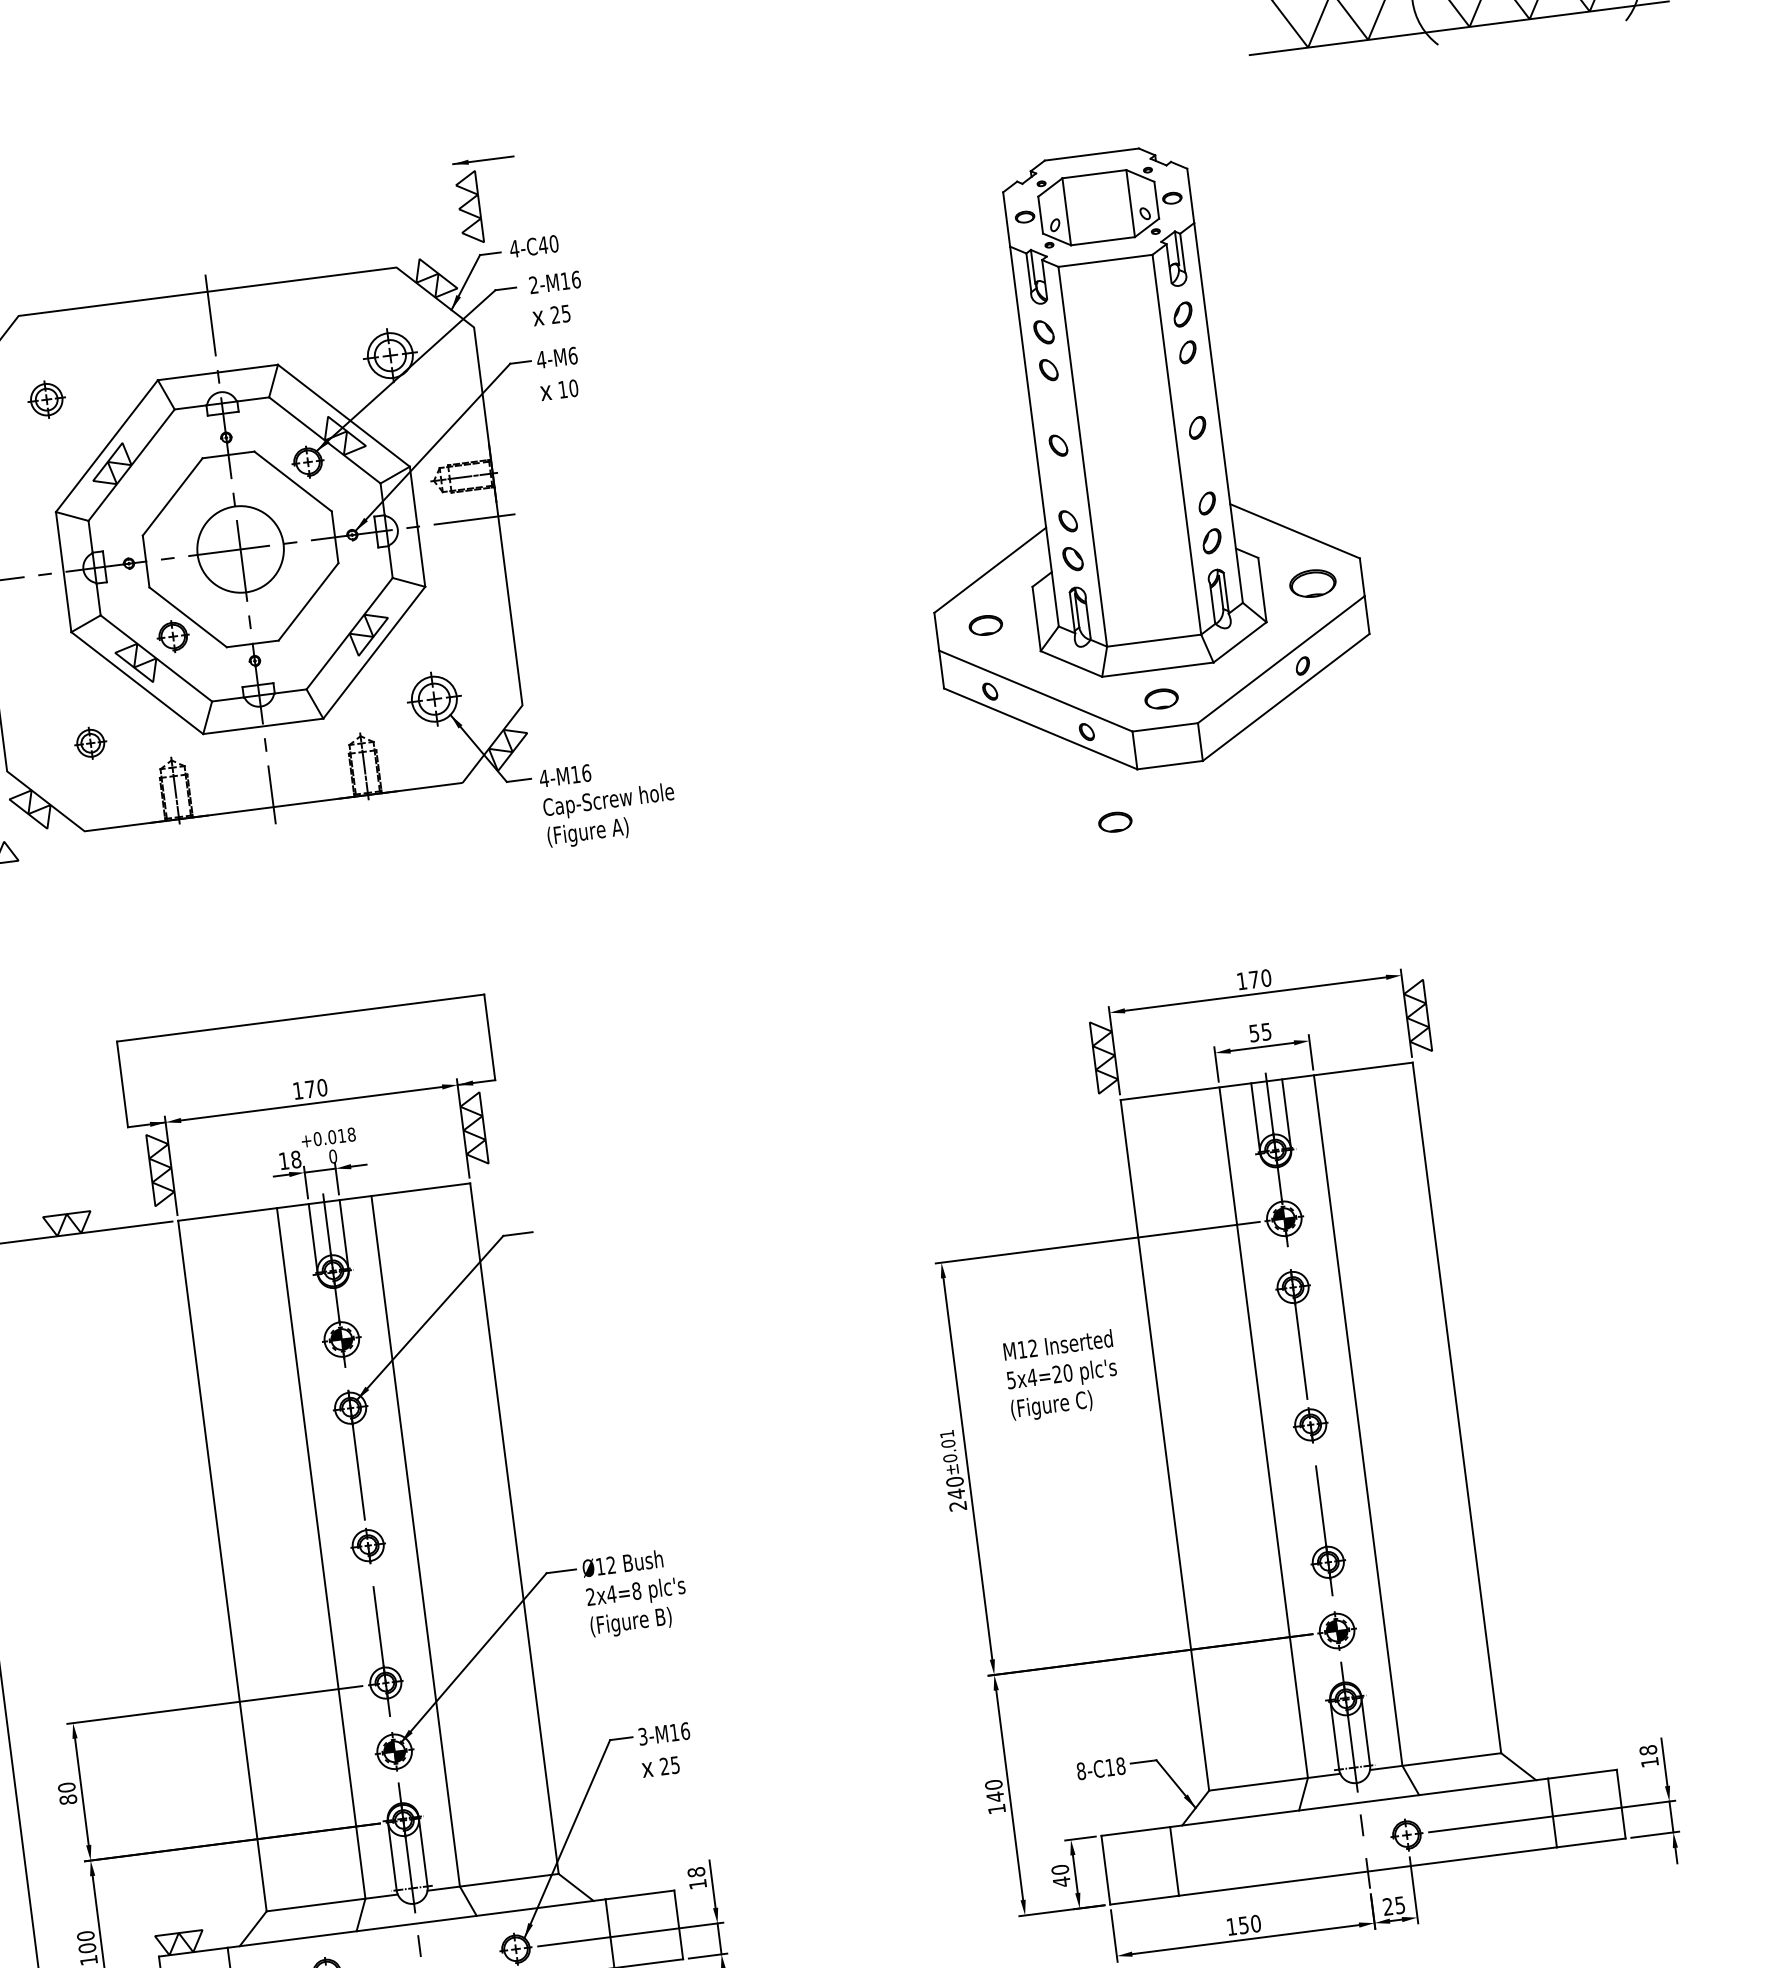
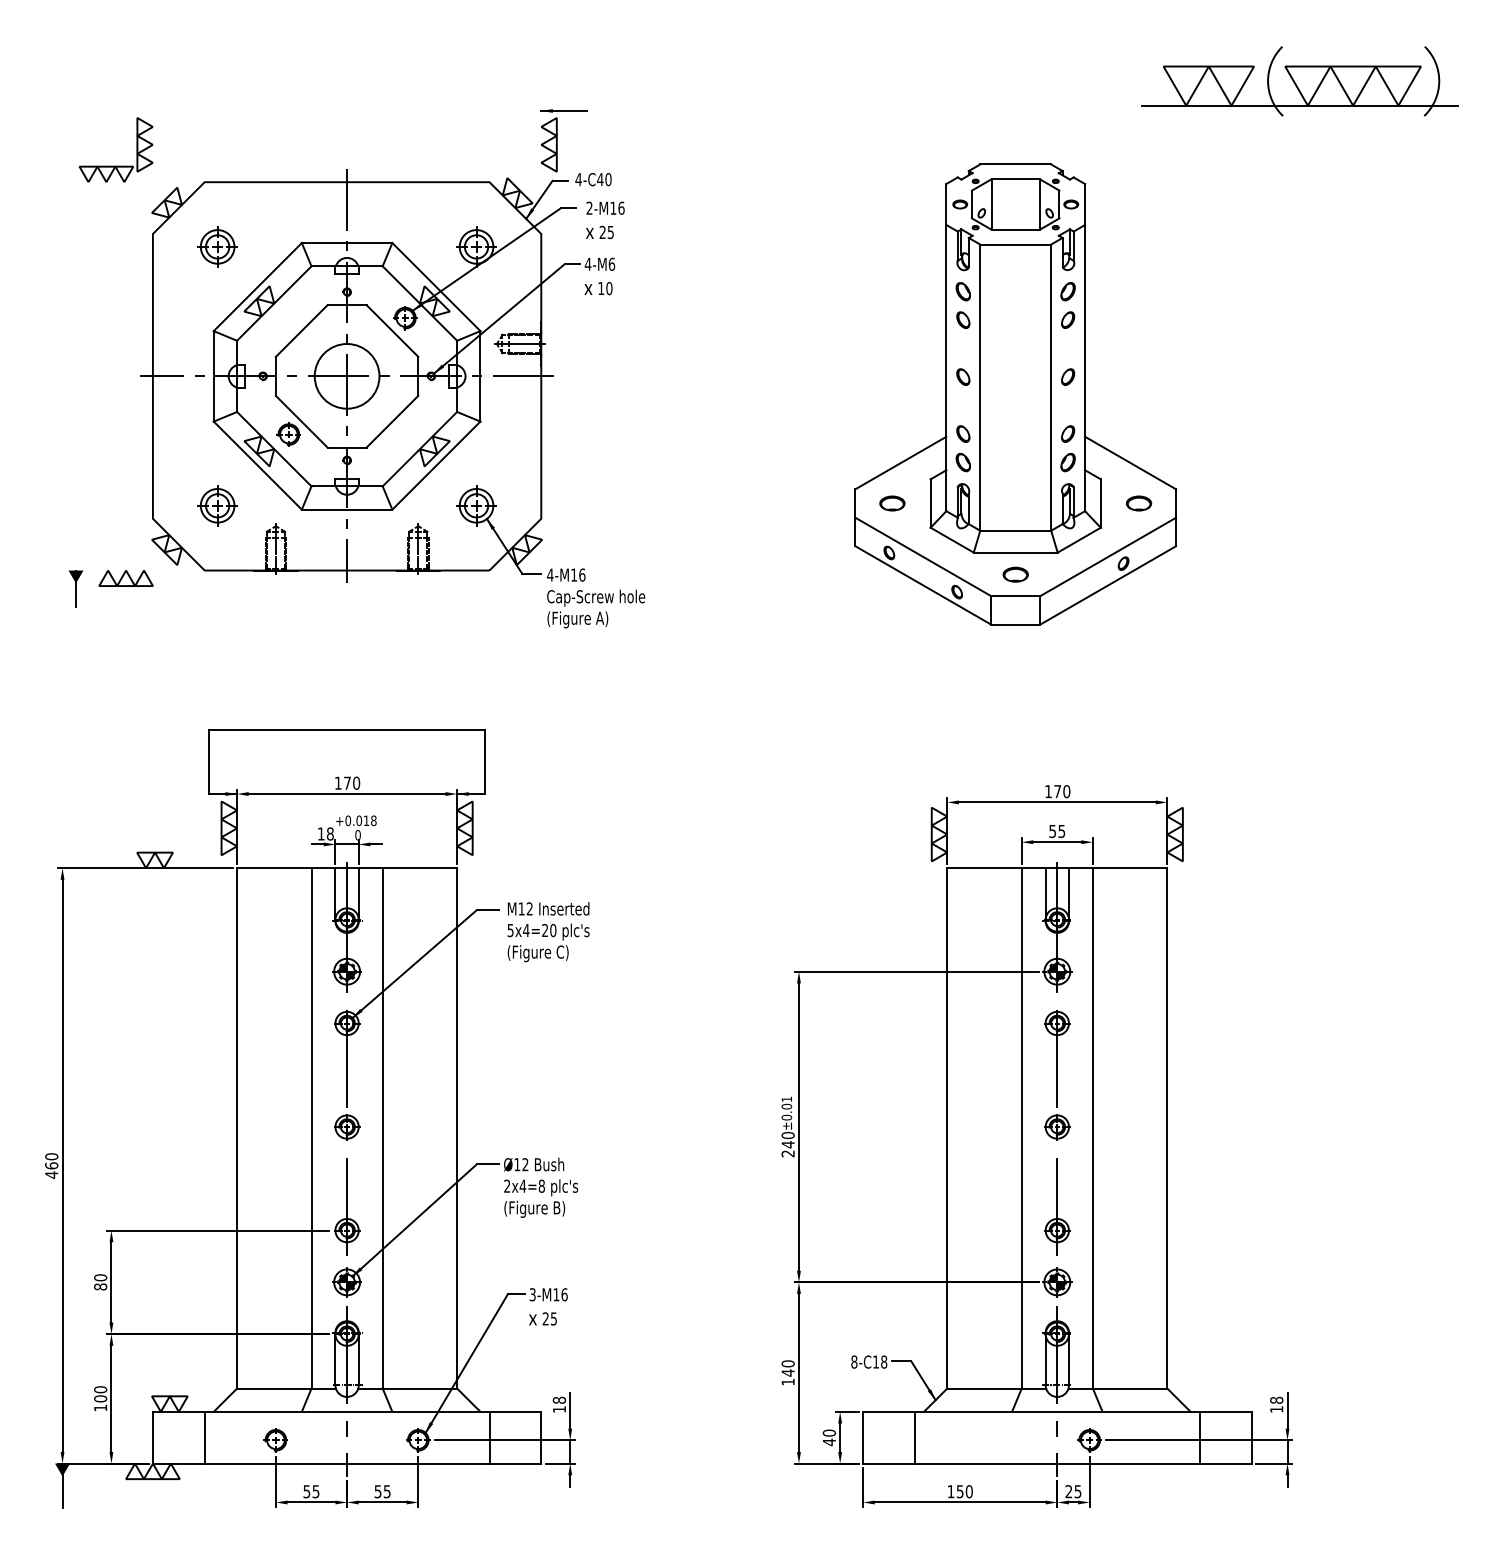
part: (46, 399) -> (217, 246), size x1.43
part: (1313, 583) -> (1139, 503), size x0.71
part: (90, 742) -> (217, 505), size x1.67
part: (1115, 822) -> (969, 661), removed
text: (1061, 1376) -> (548, 932), moved

